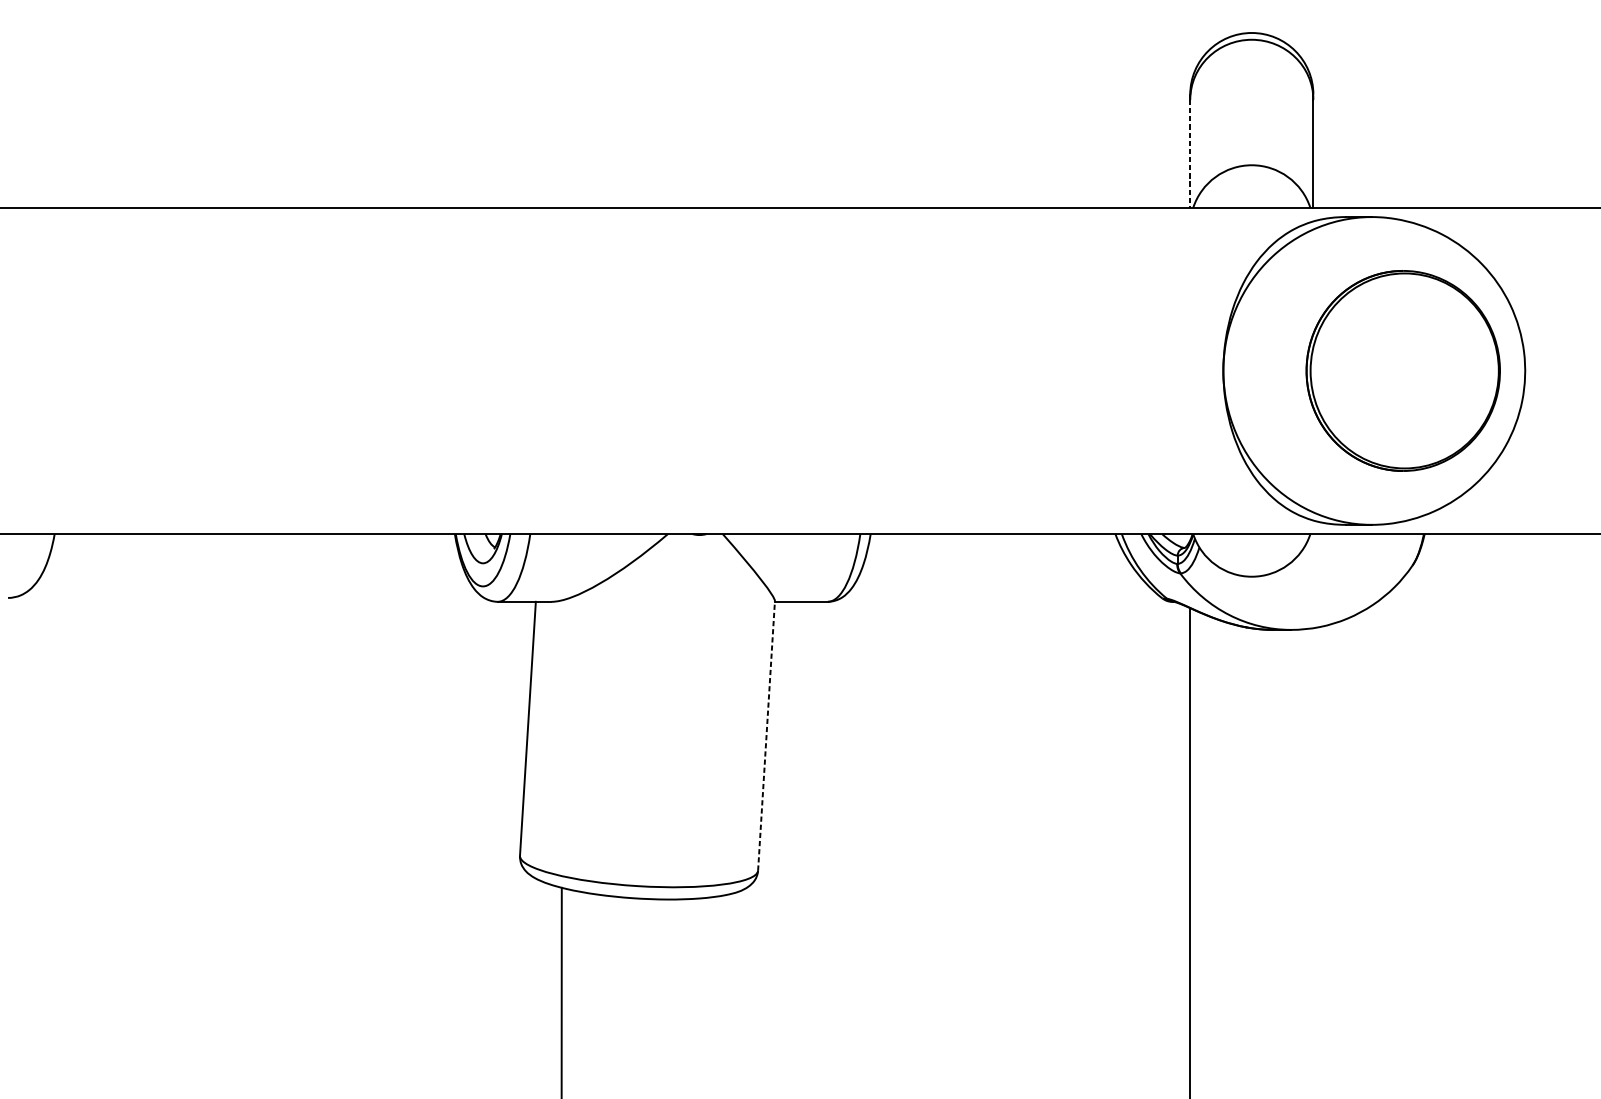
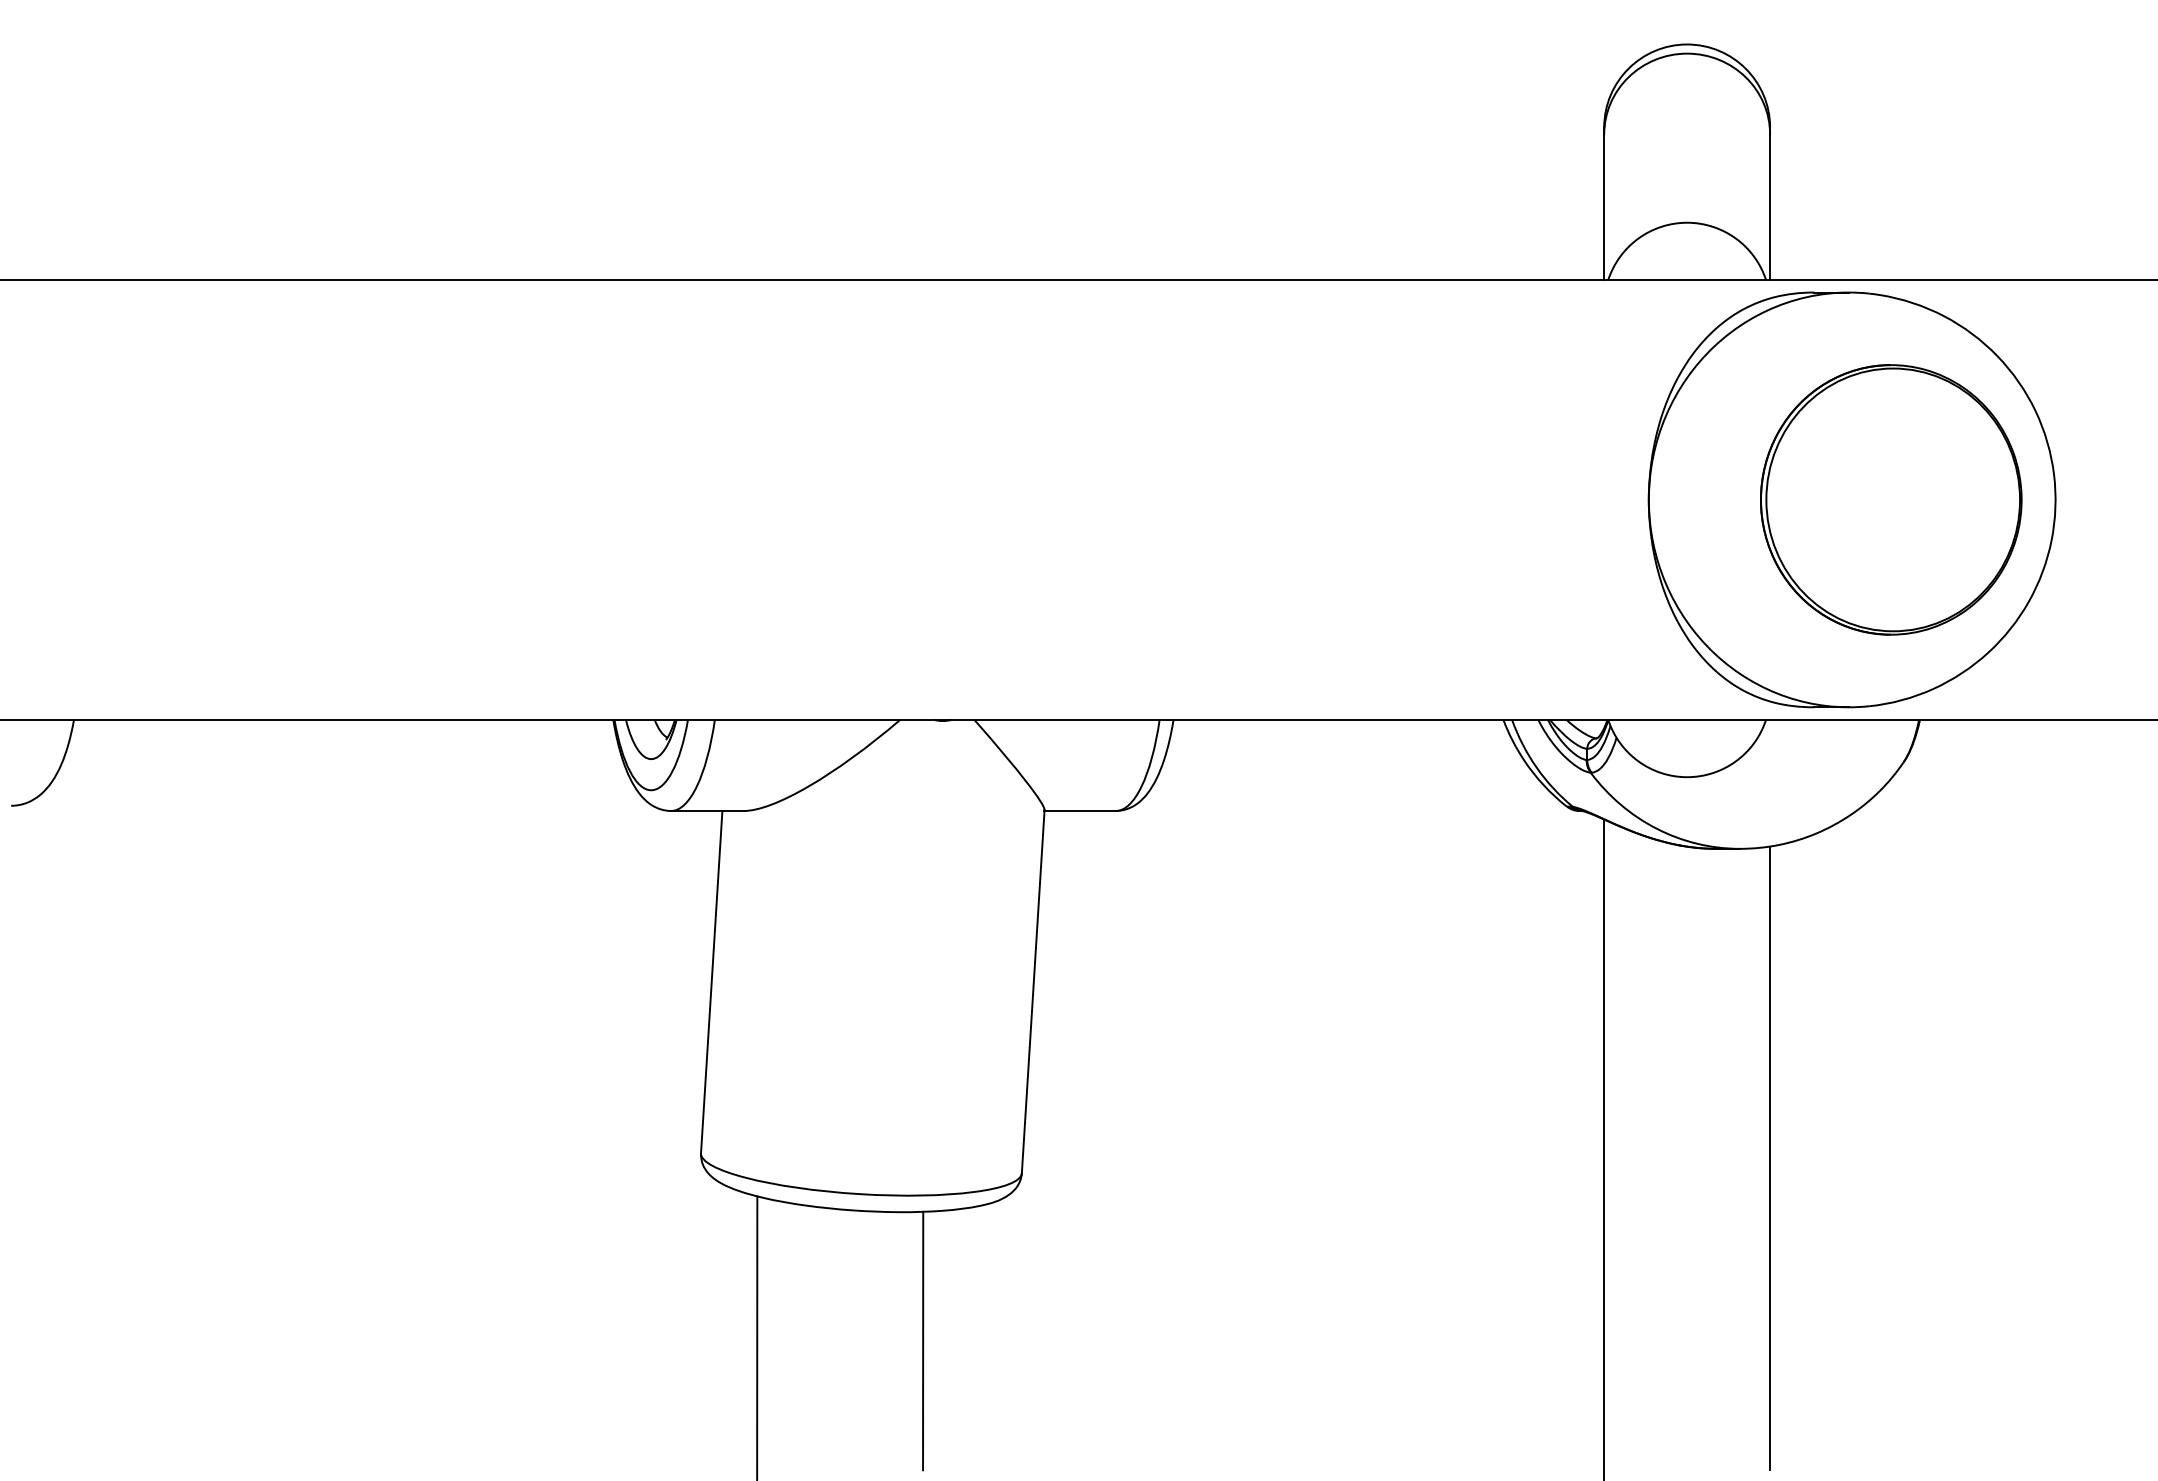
line: (1190, 153) -> (1604, 207), dashed -> solid
line: (766, 735) -> (1033, 991), dashed -> solid
line: (1313, 859) -> (1770, 1158), added
line: (685, 994) -> (923, 1340), added

